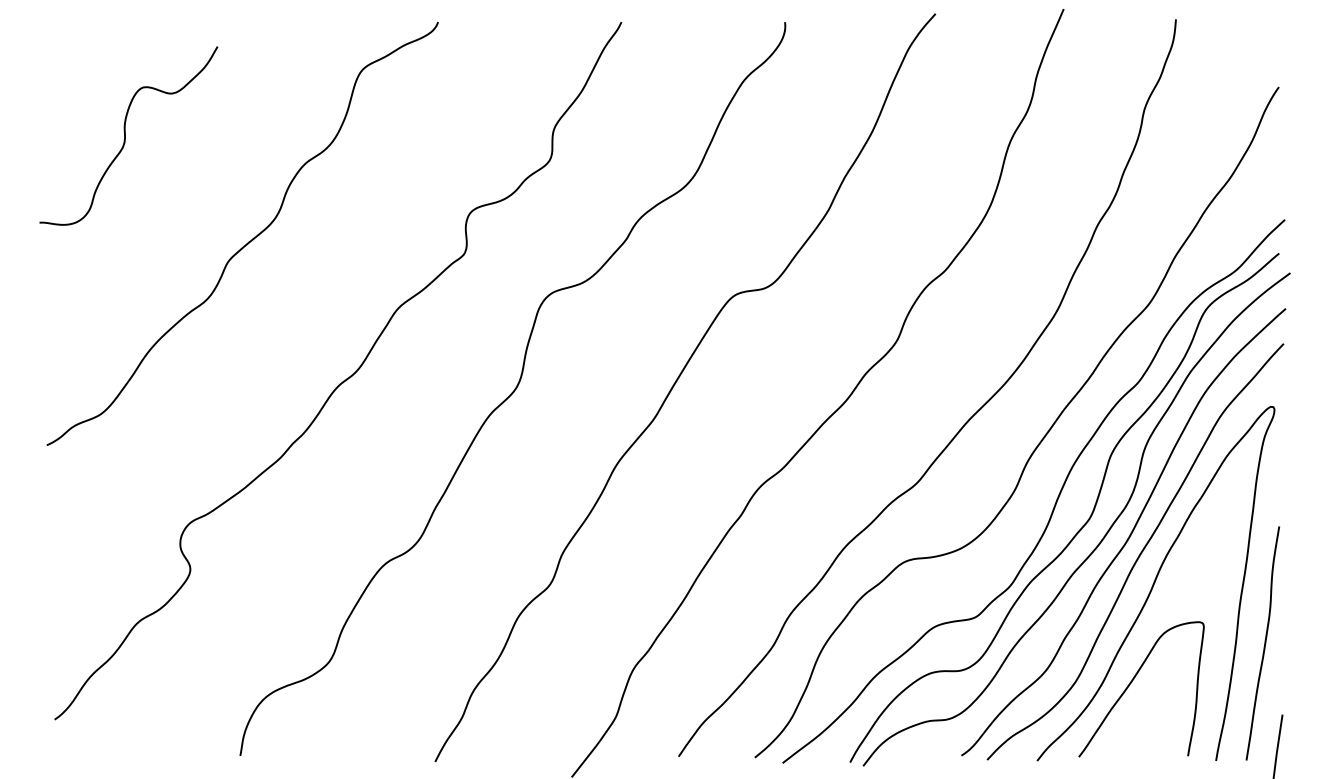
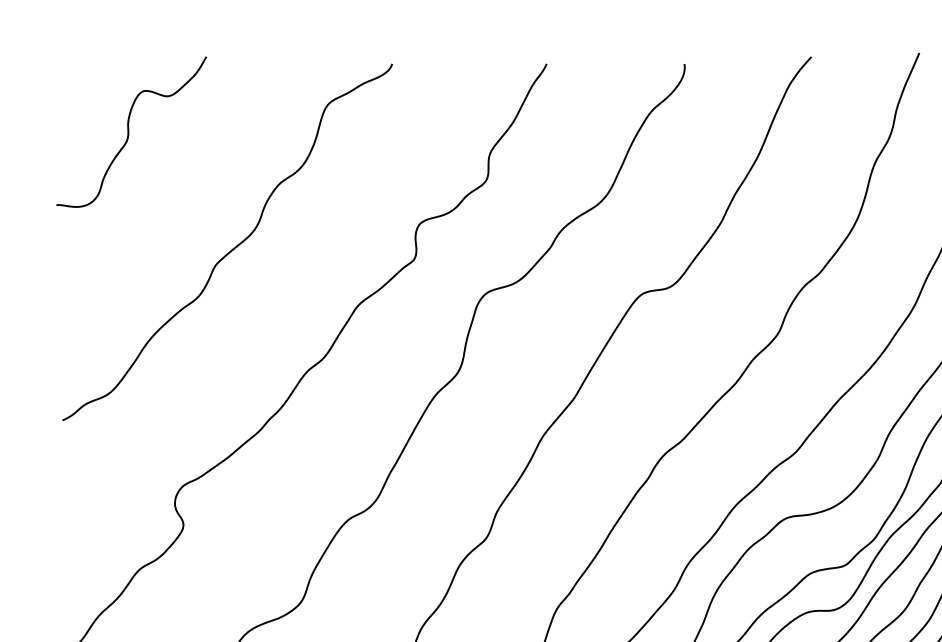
curve: (125, 135) -> (128, 131), moved

